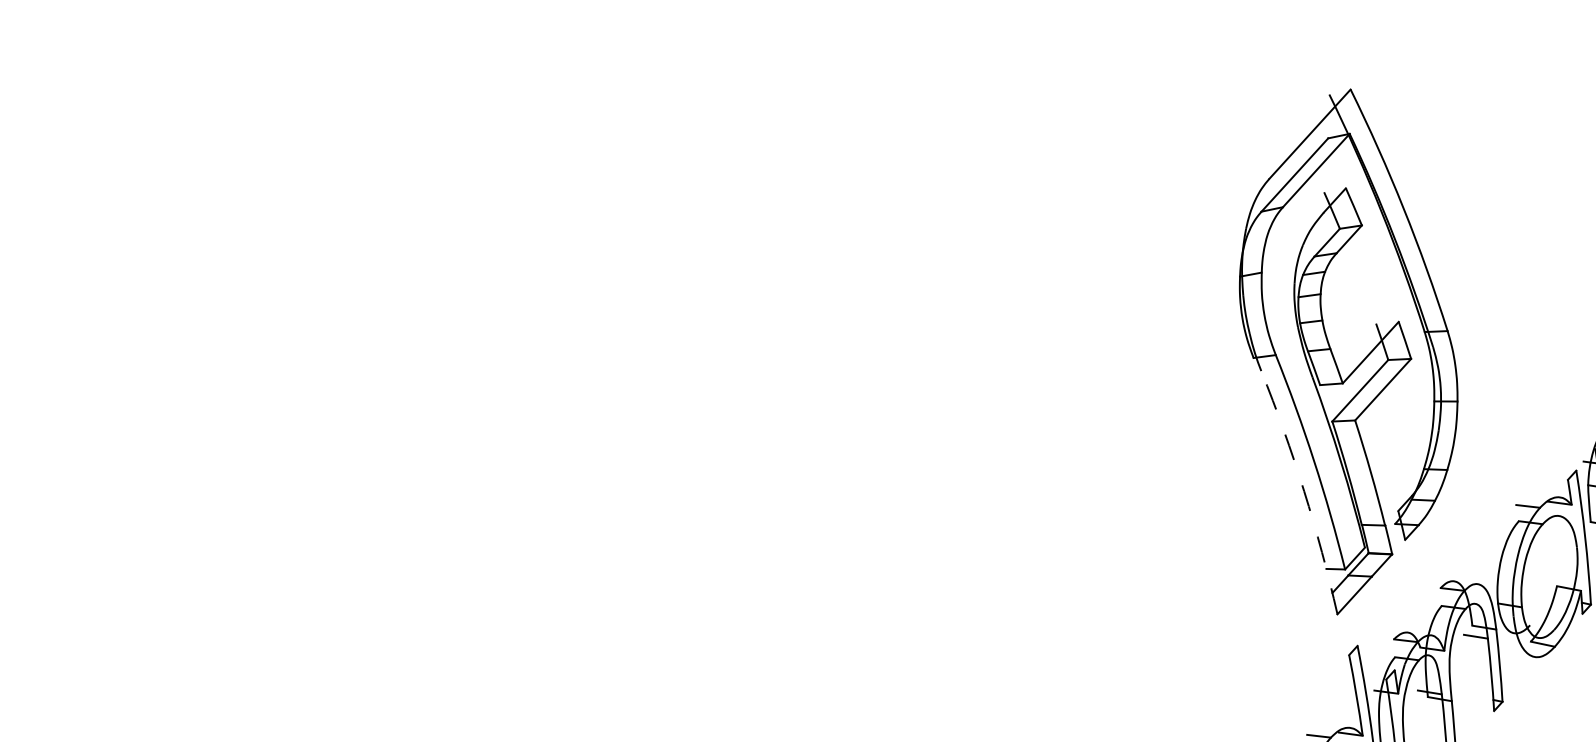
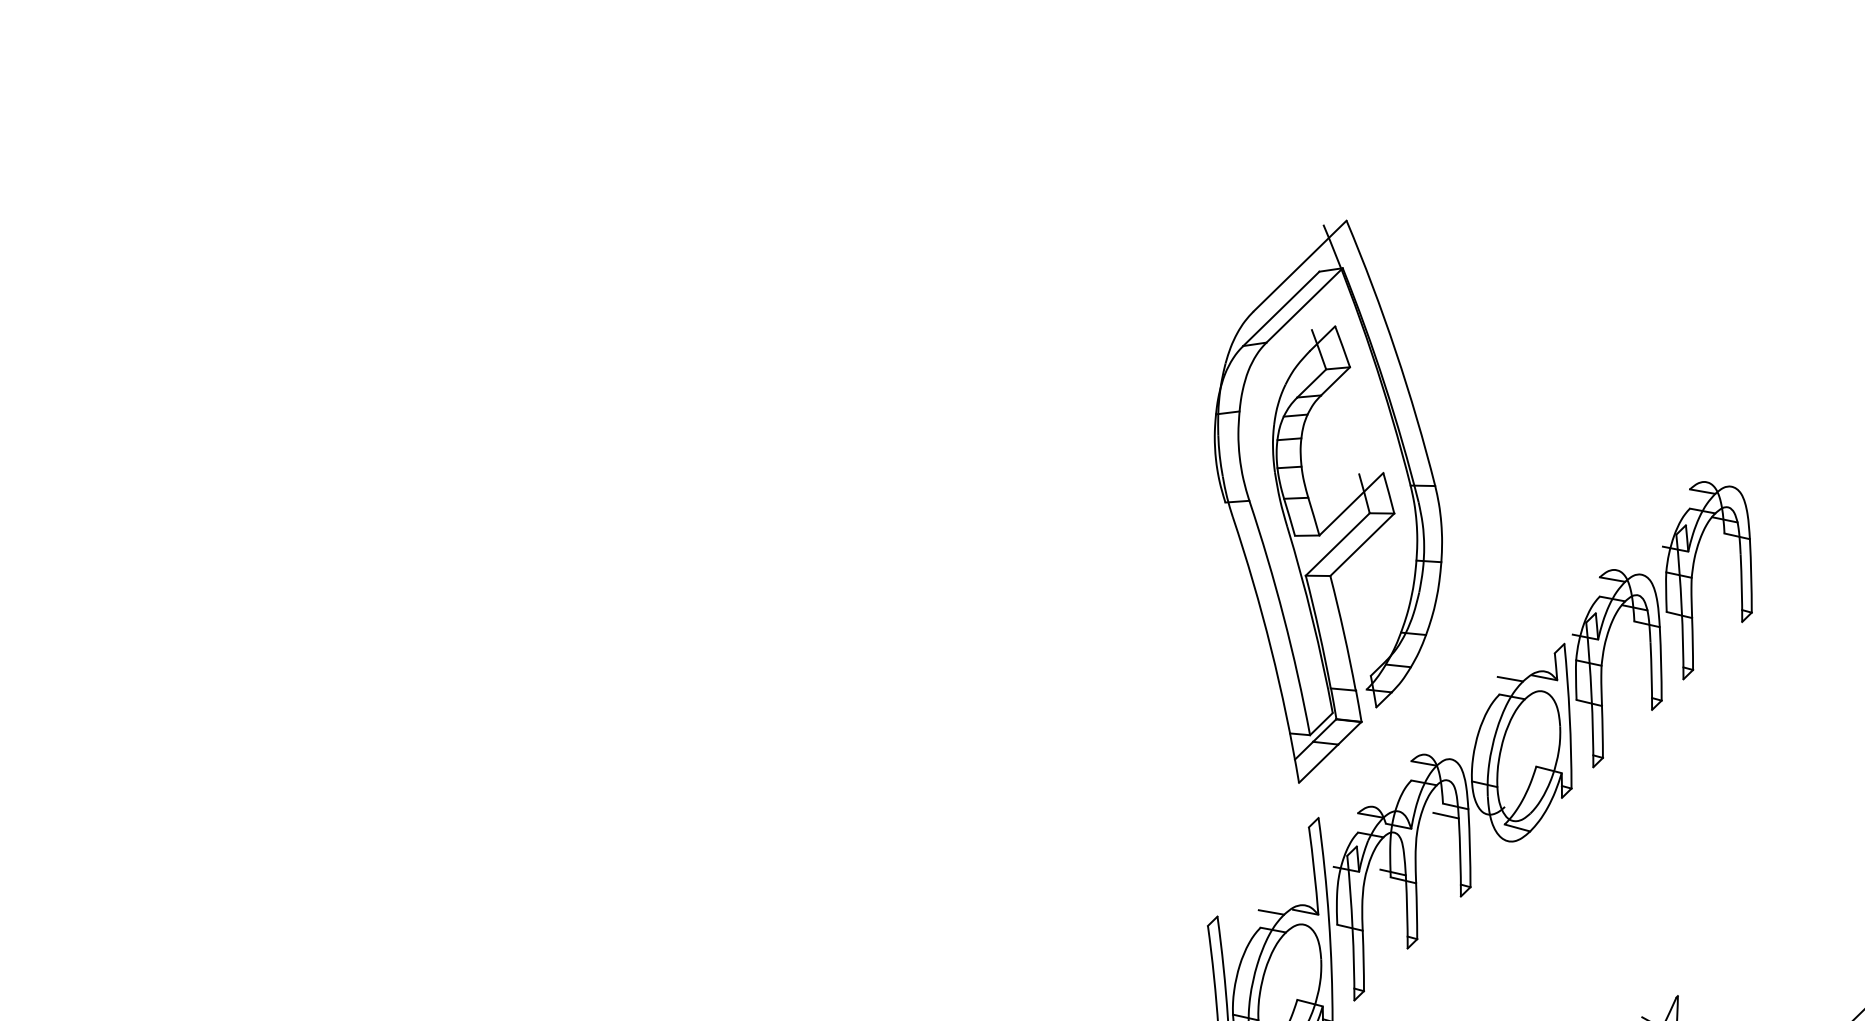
arc: (1304, 491) -> (1271, 648), dashed -> solid

